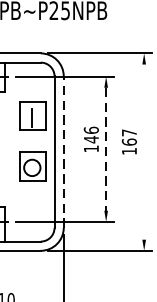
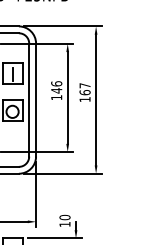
line: (105, 148) -> (67, 97), dashed -> solid
line: (144, 151) -> (96, 99), added
line: (64, 152) -> (36, 100), dashed -> solid

